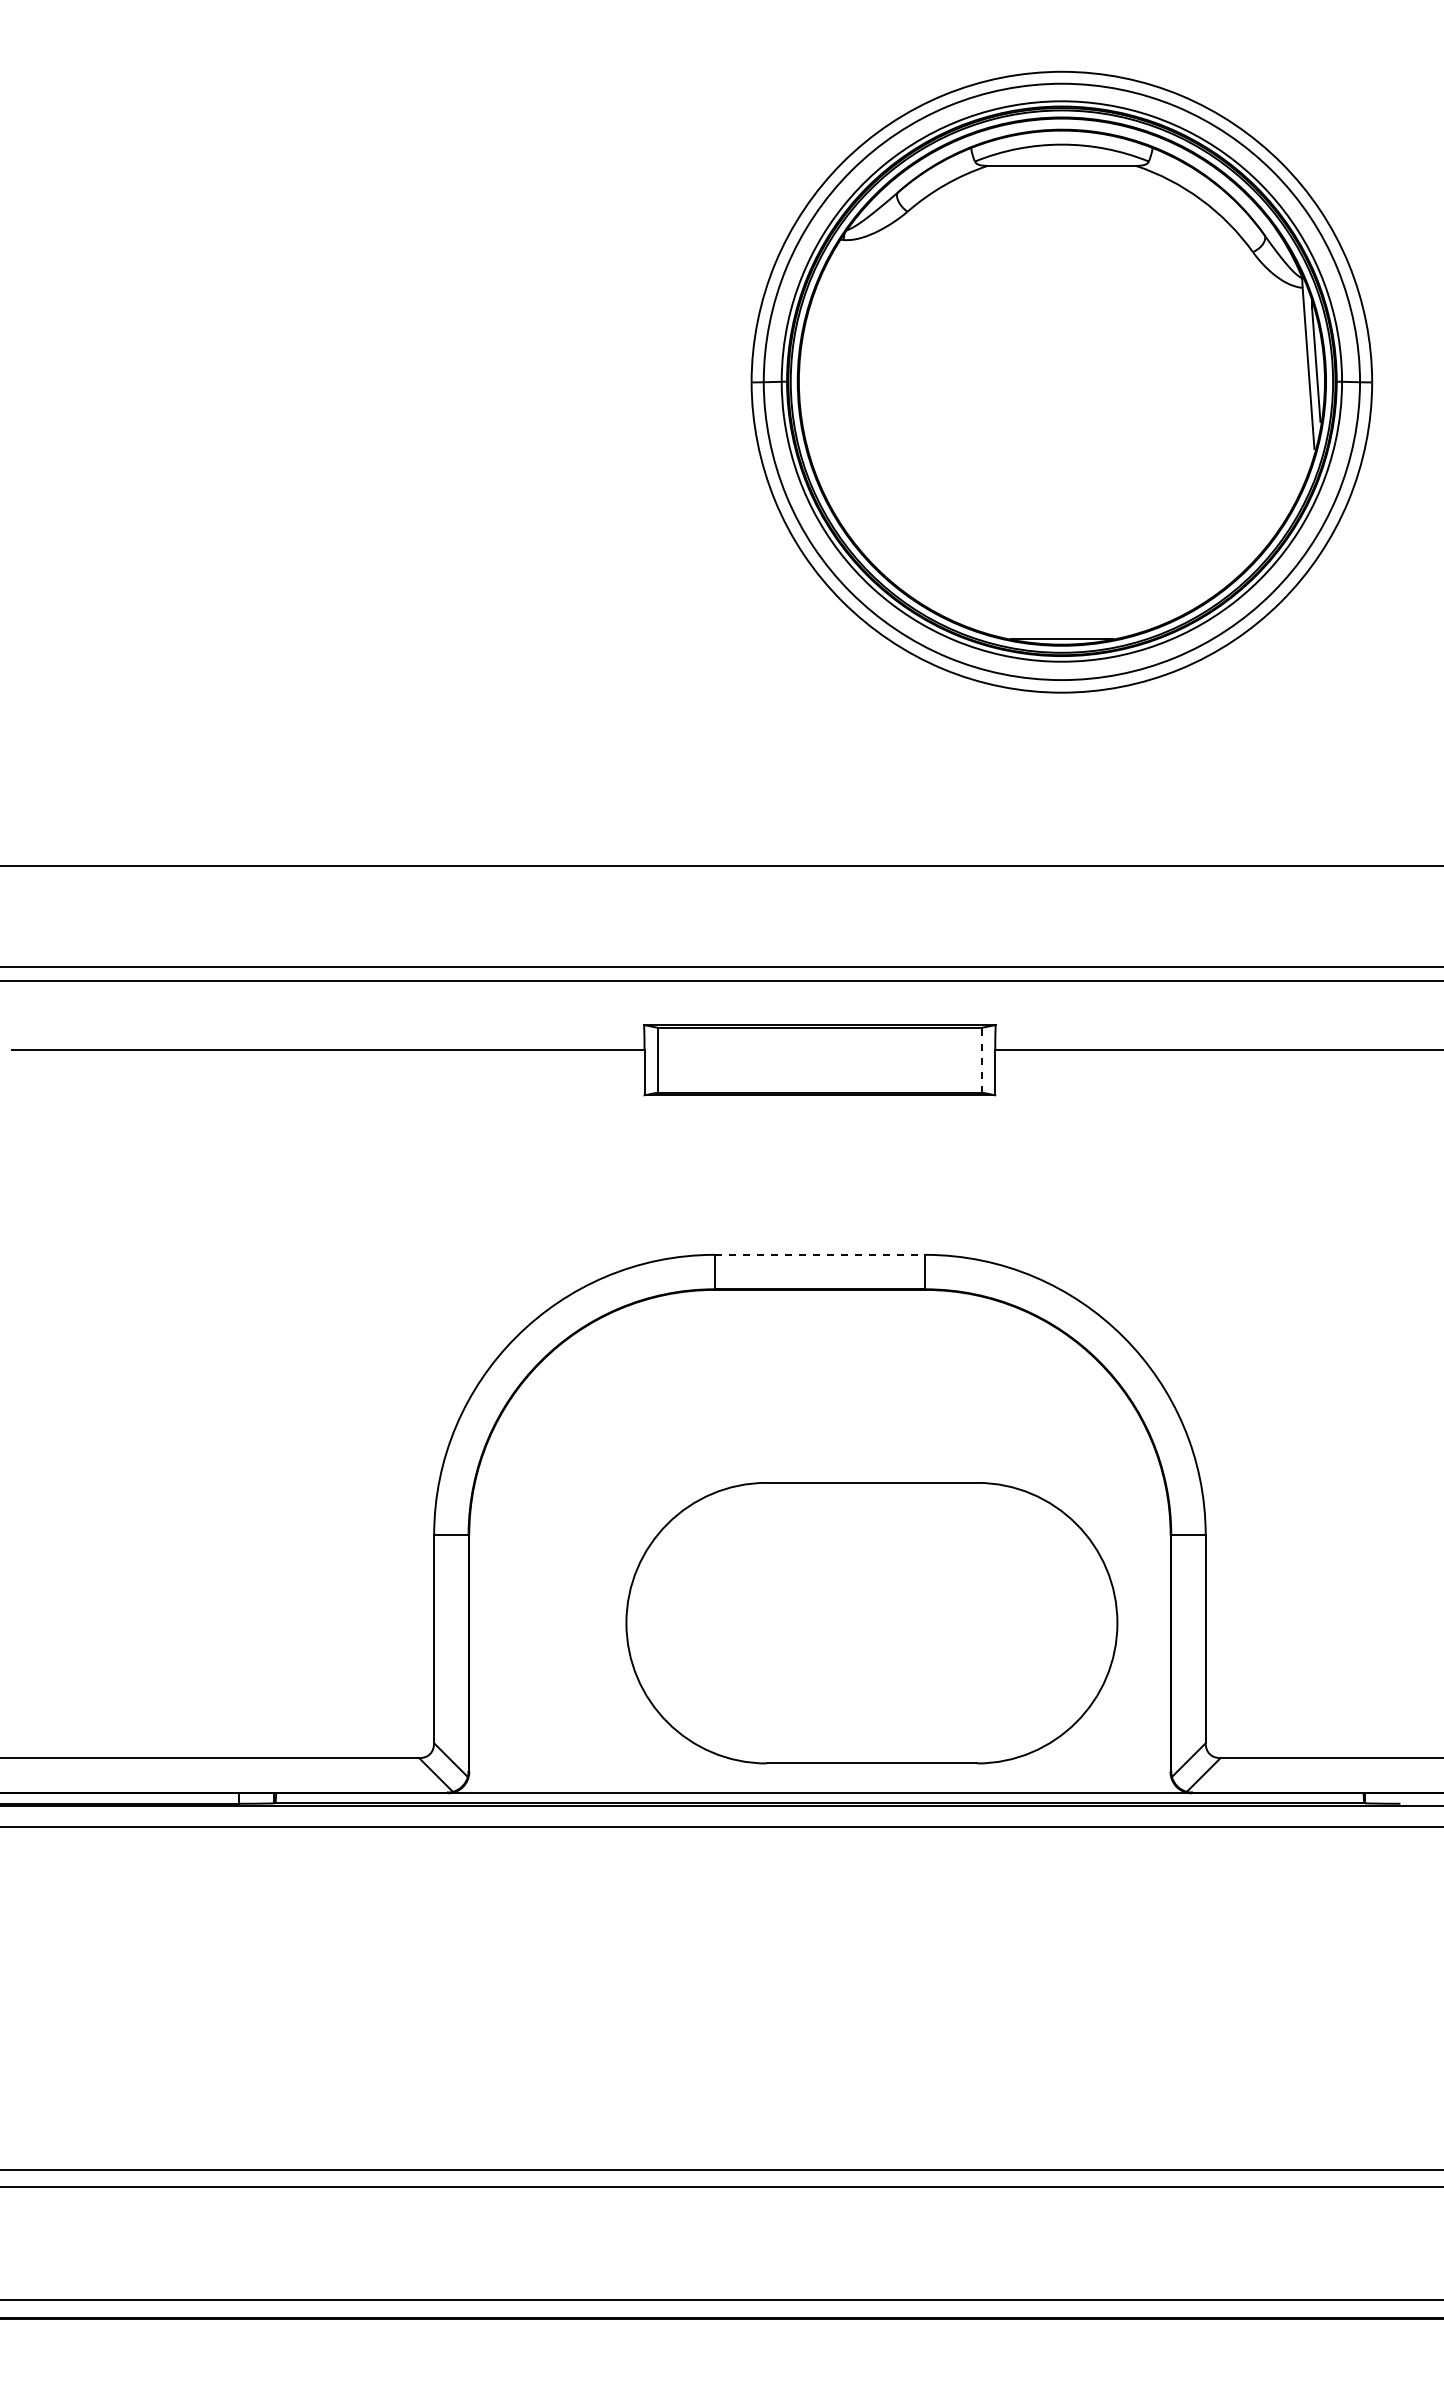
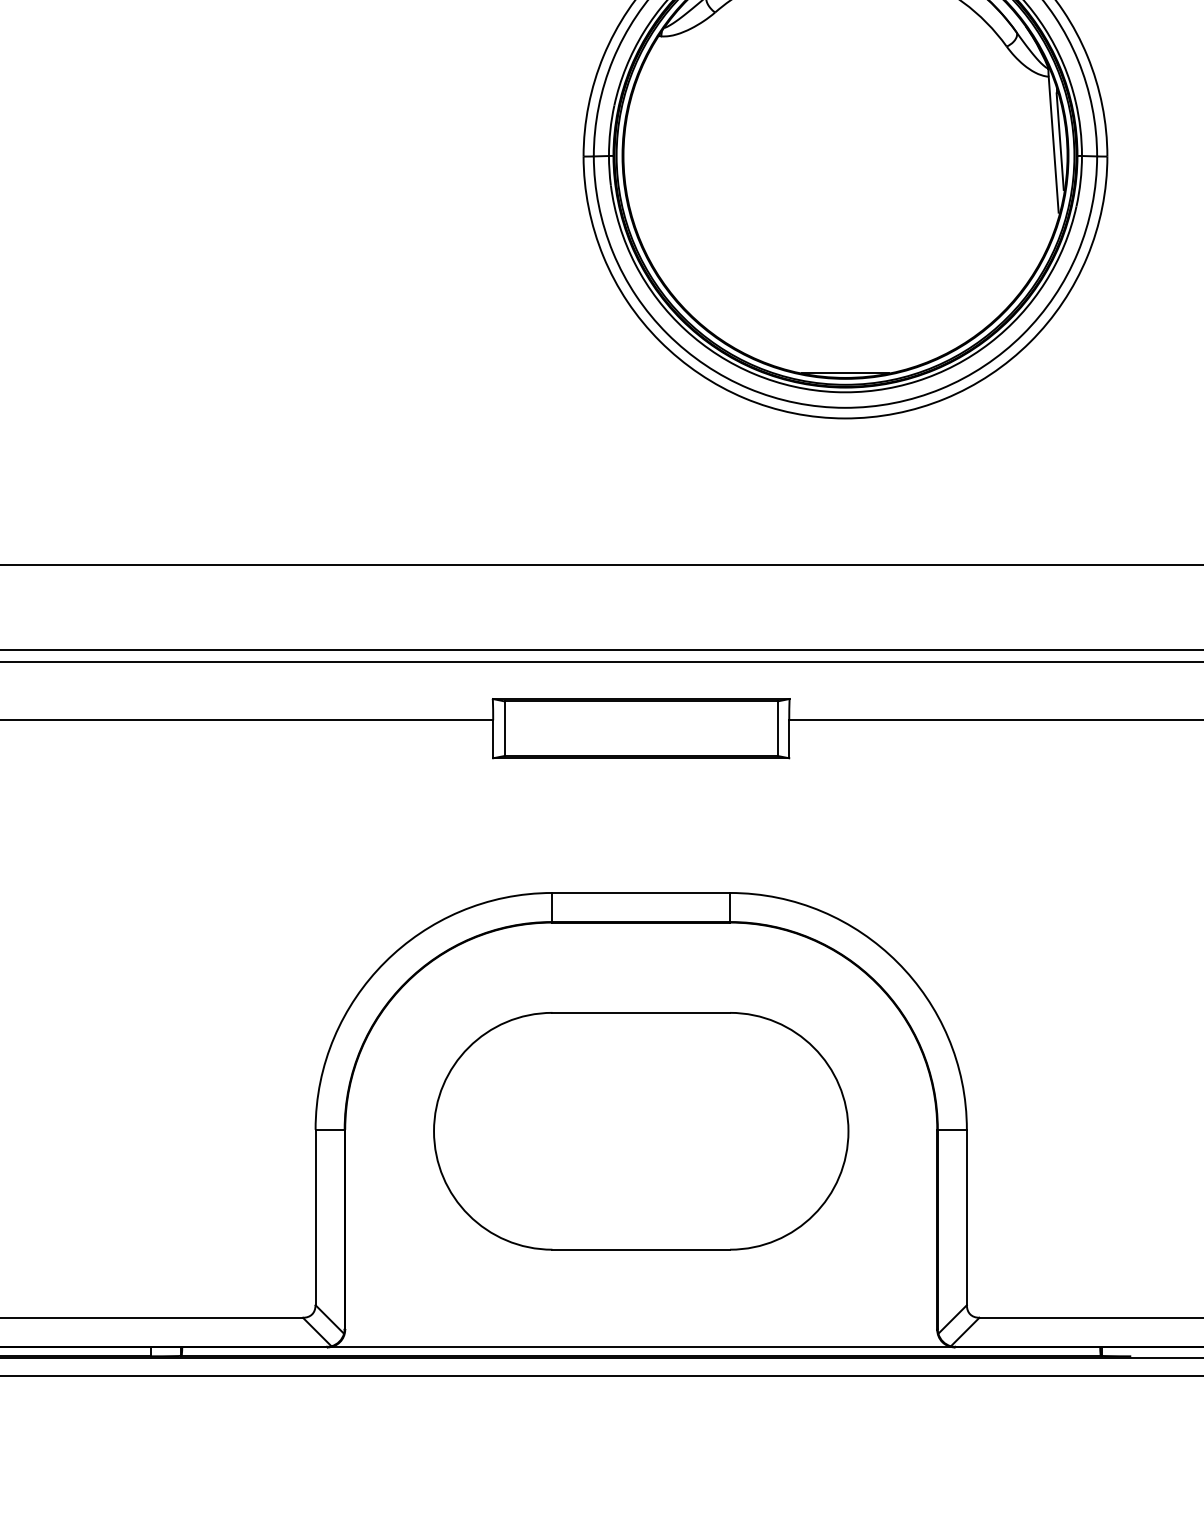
line: (981, 1059) -> (777, 728), dashed -> solid
line: (820, 1254) -> (641, 892), dashed -> solid
part: (871, 1623) -> (640, 1131), moved

